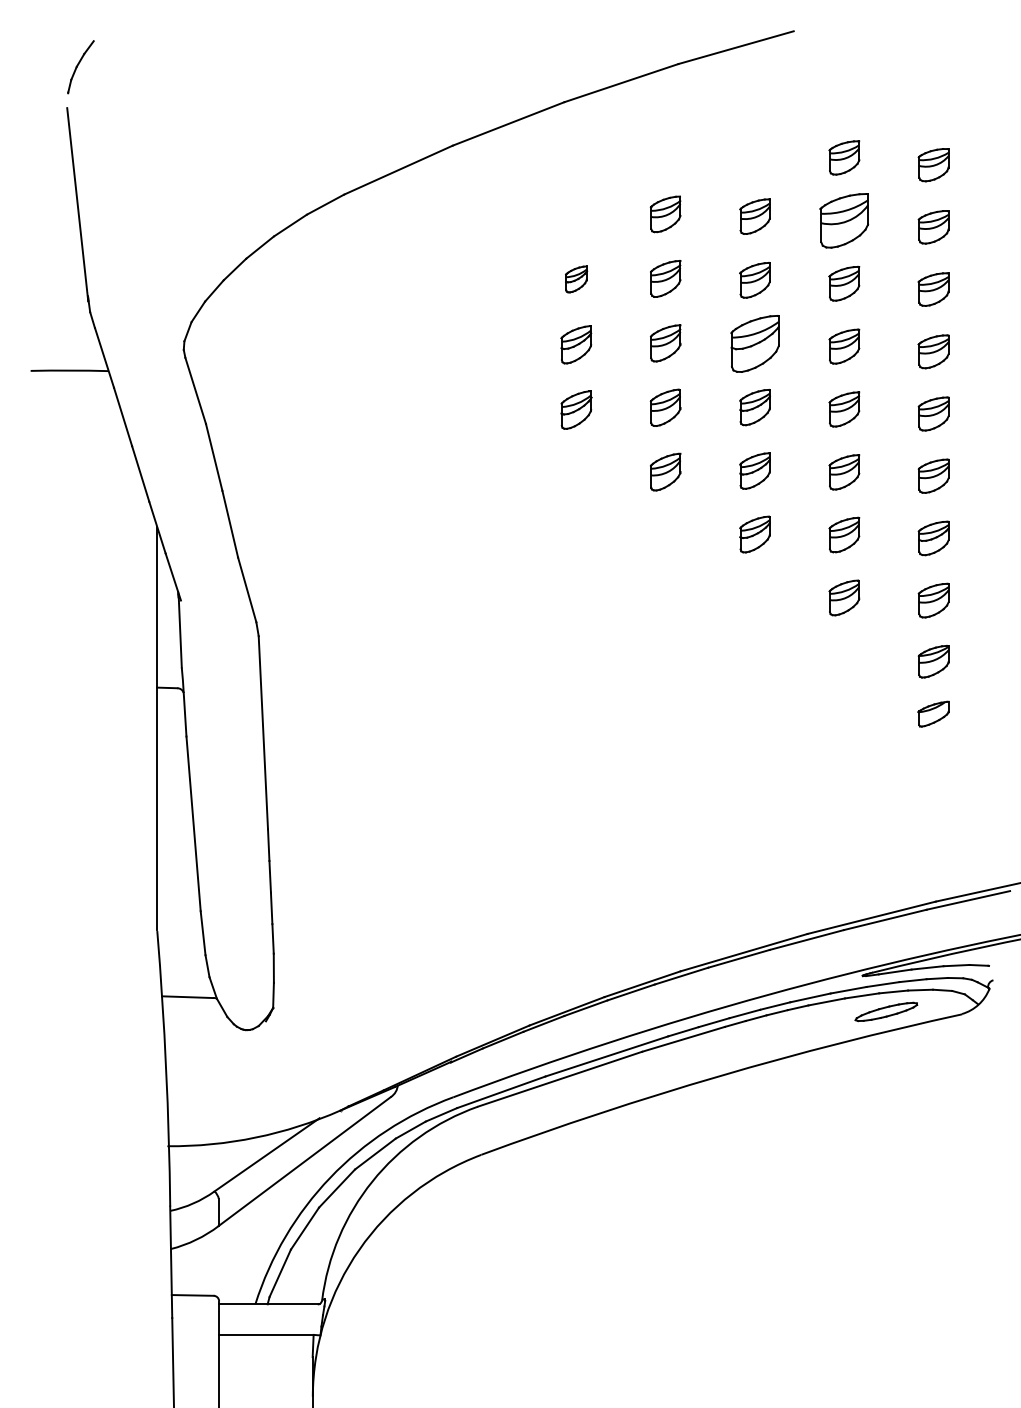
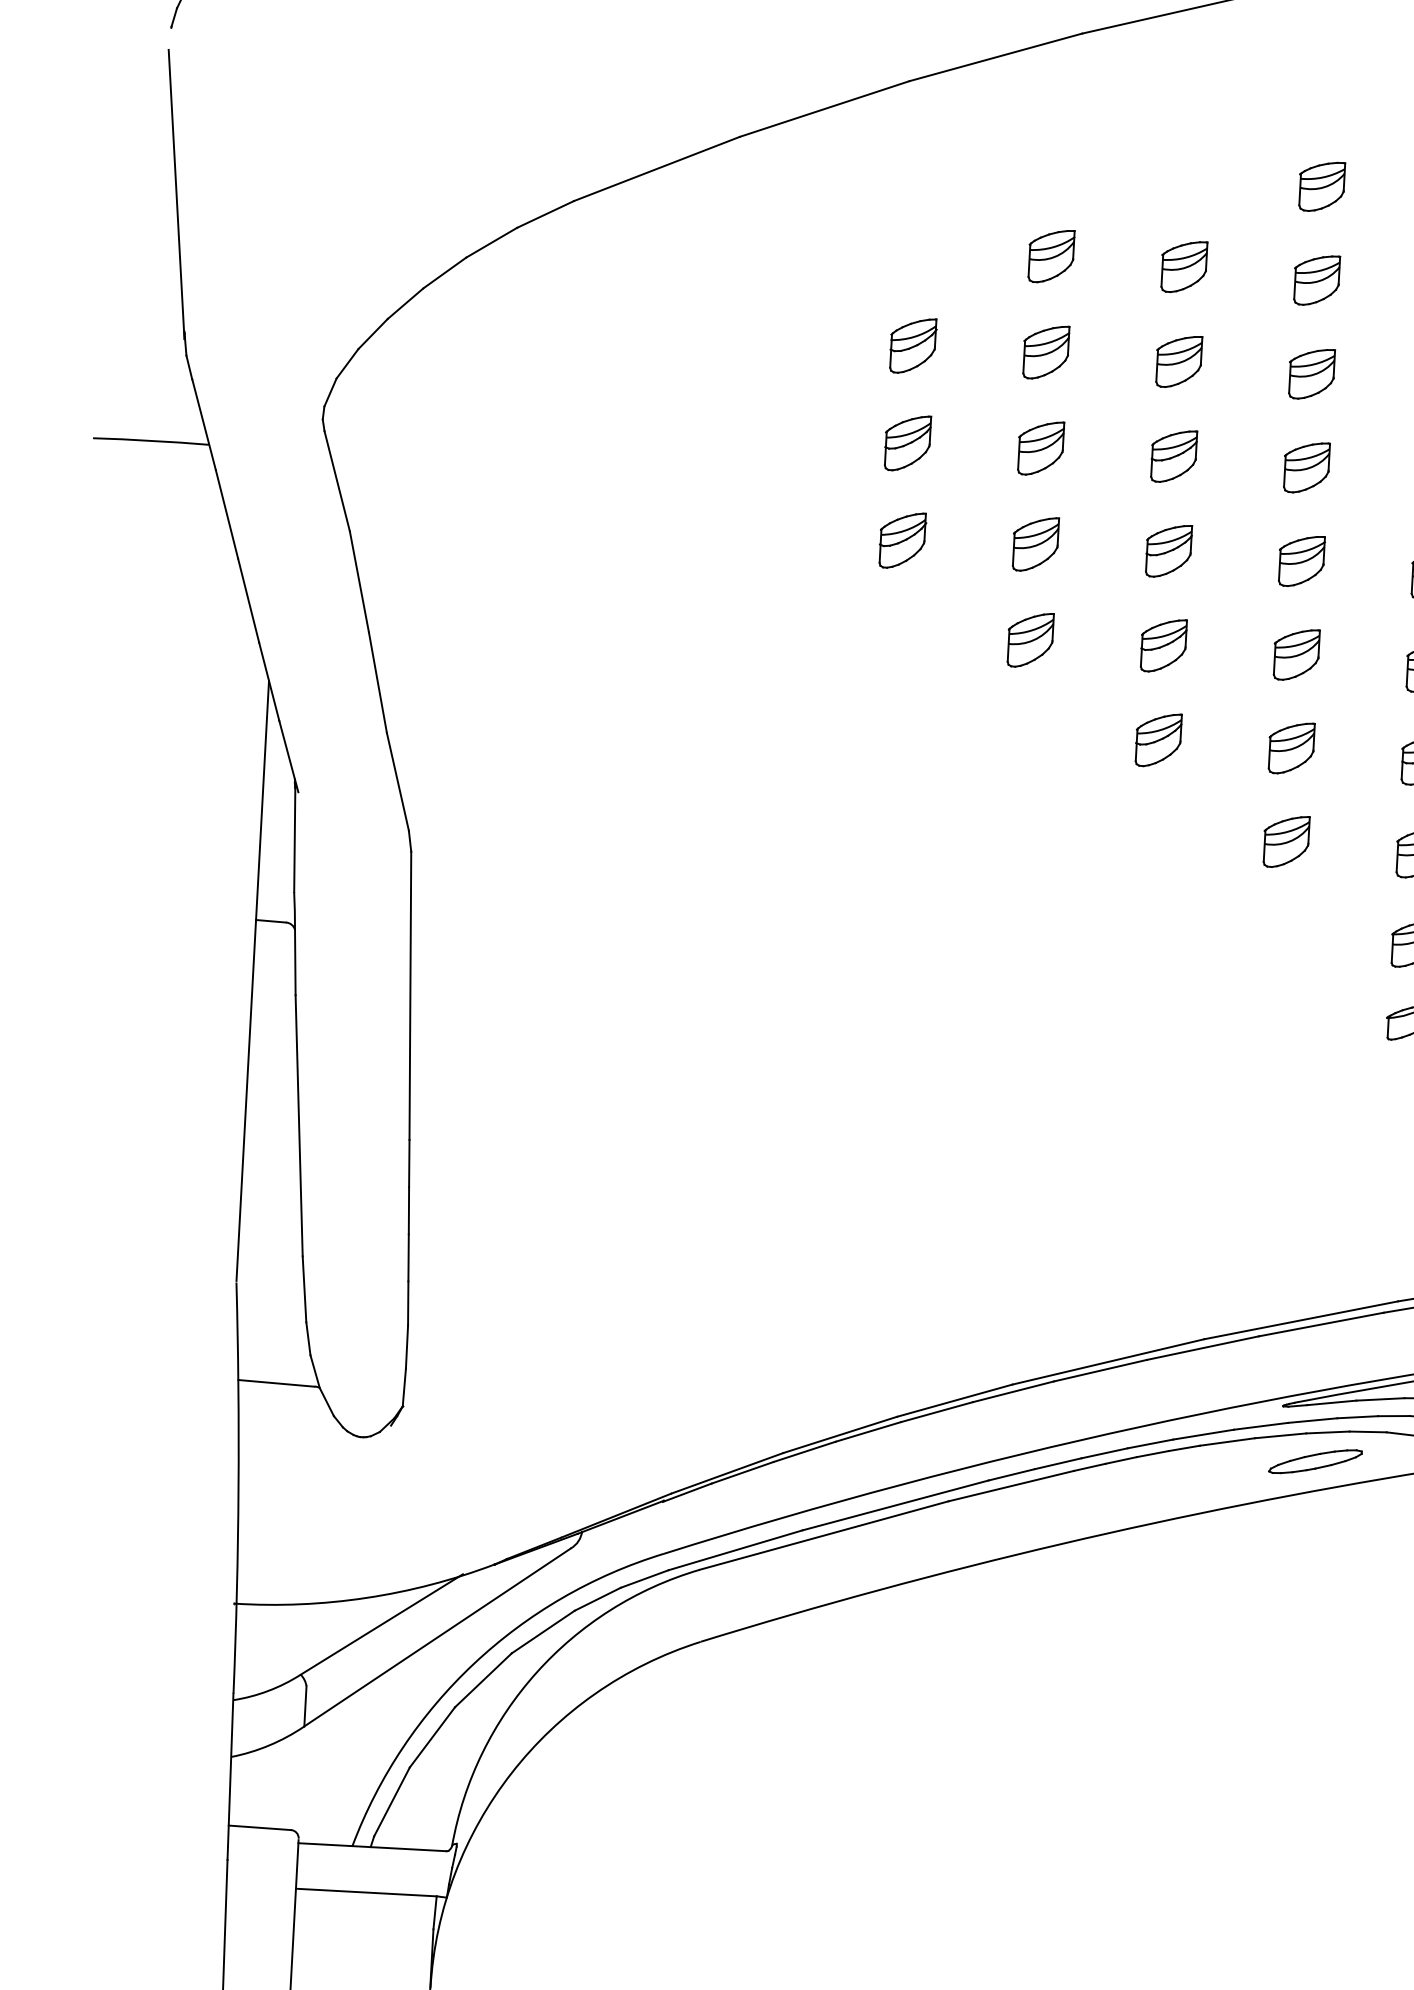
part: (844, 220) -> (1316, 279), size x0.62
part: (576, 279) -> (913, 346), size x1.43
part: (754, 343) -> (1173, 455), size x0.62

